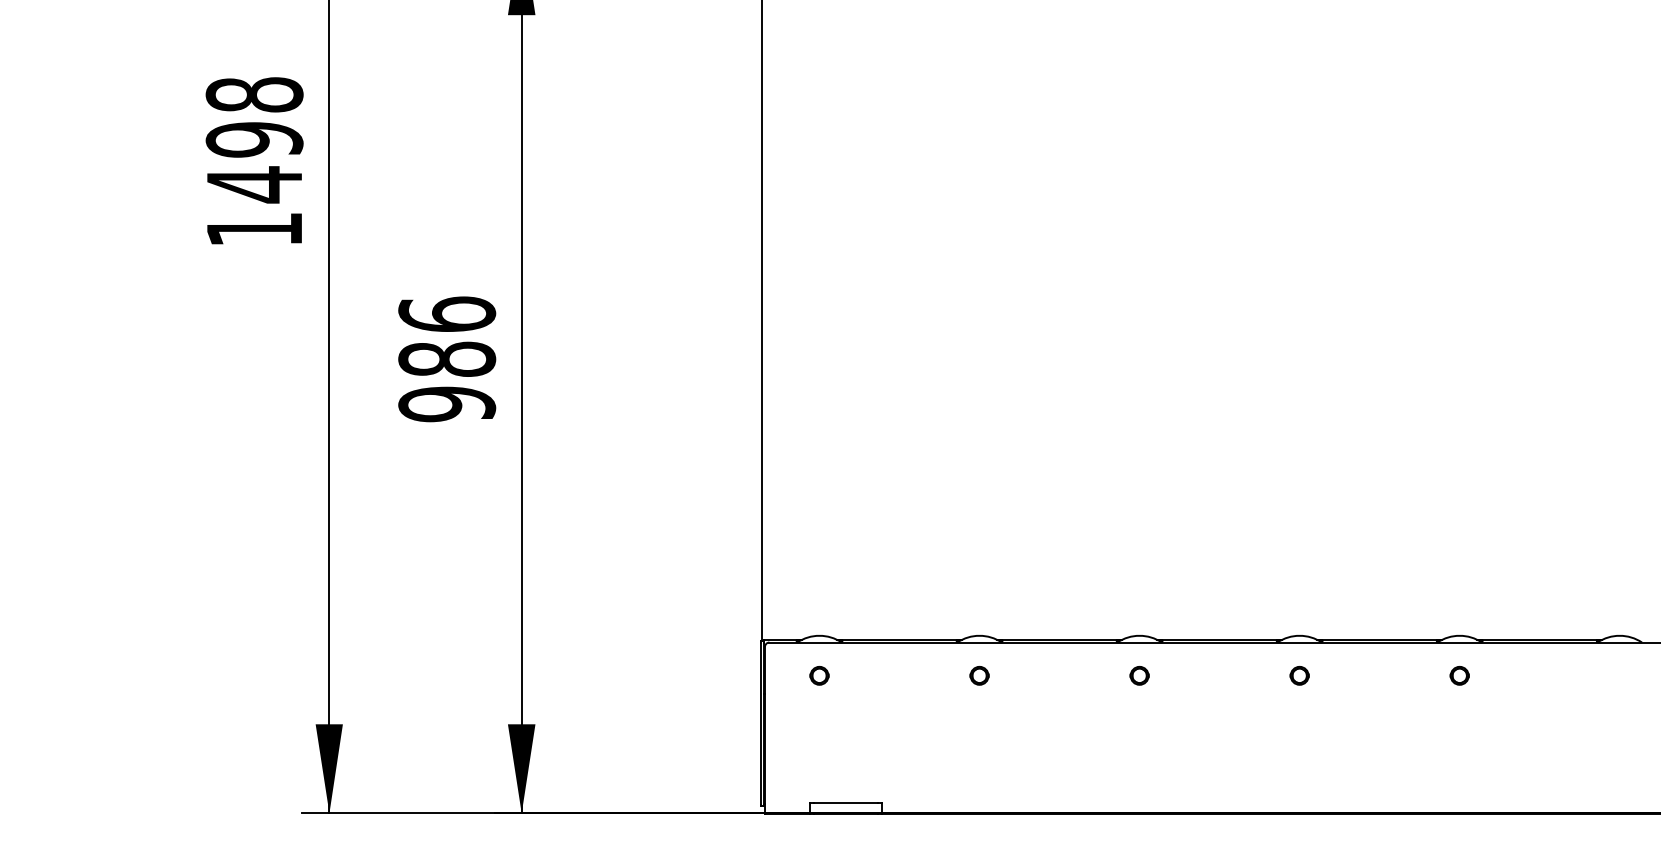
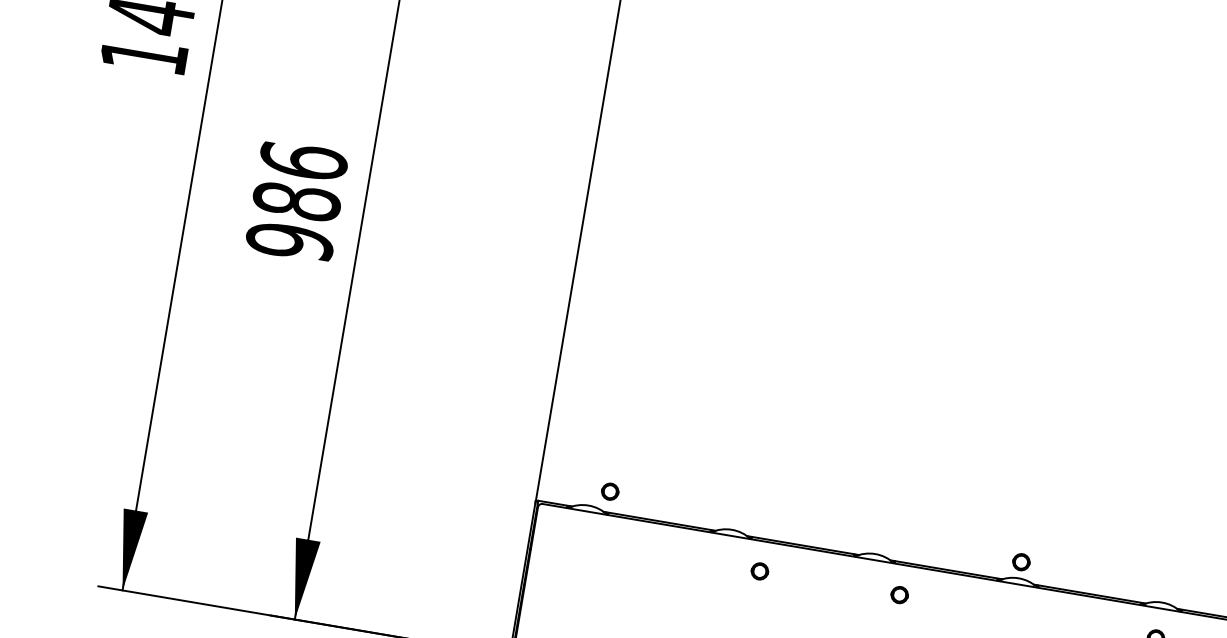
part: (819, 675) -> (610, 491), moved
part: (979, 675) -> (759, 571), moved
part: (1139, 675) -> (899, 594), moved
part: (1299, 675) -> (1021, 561), moved

